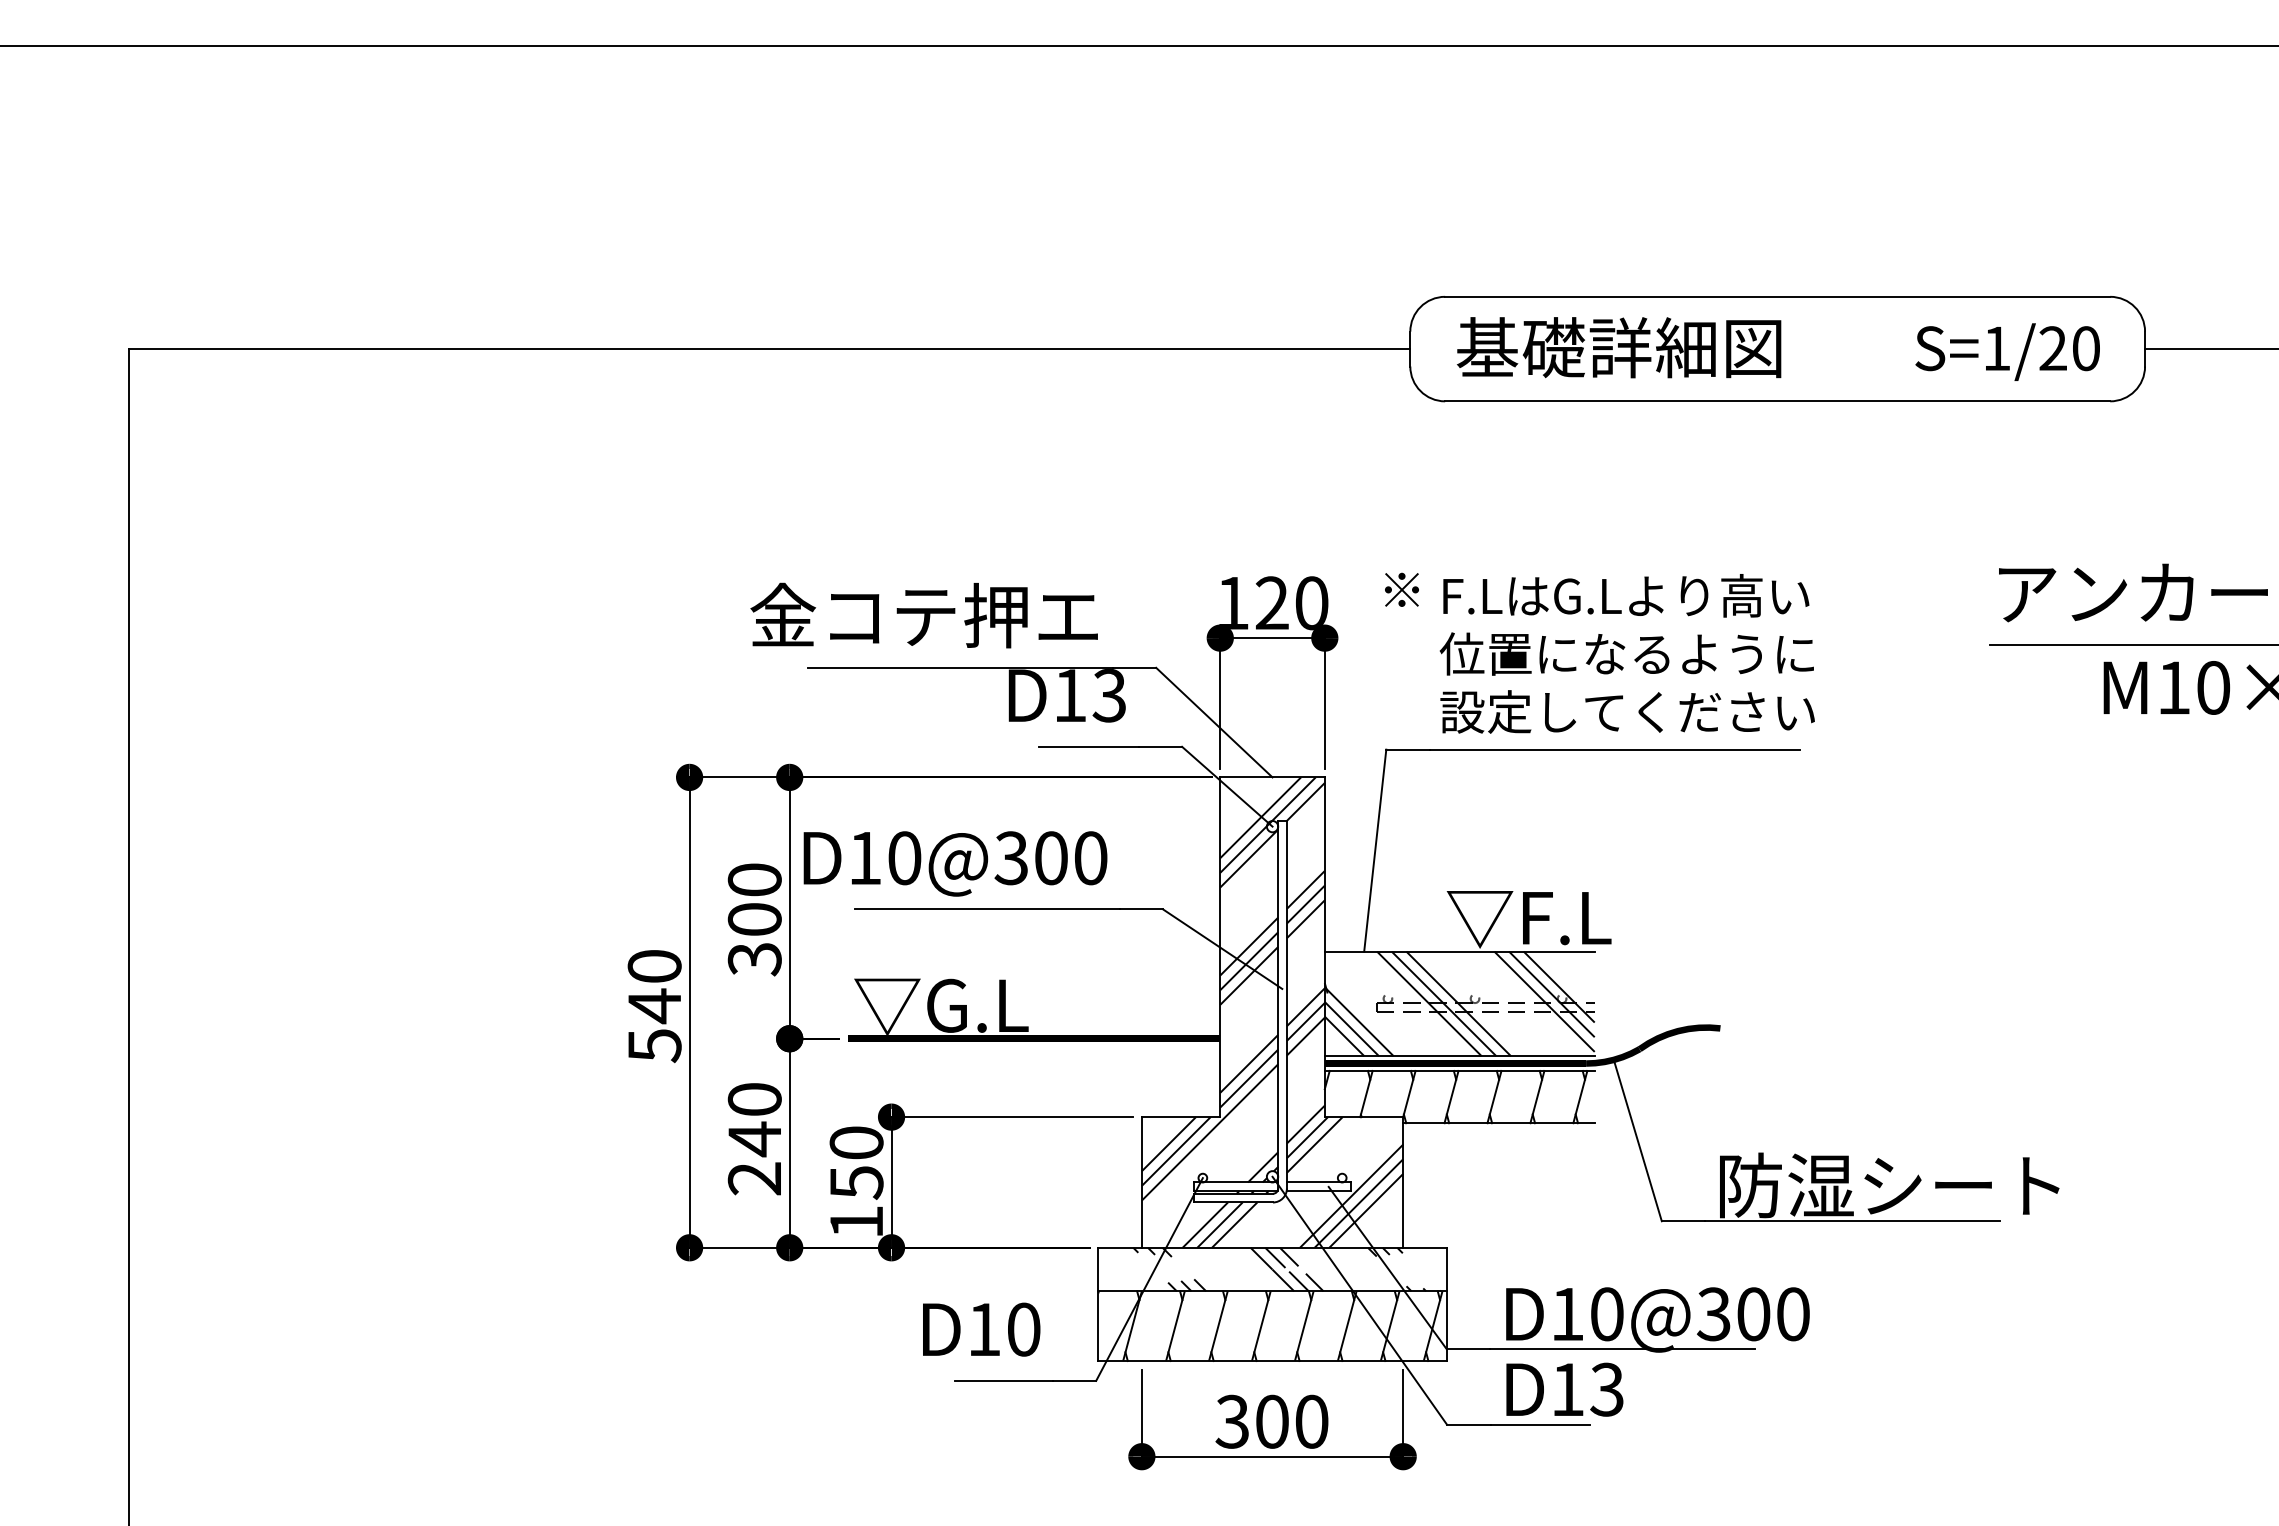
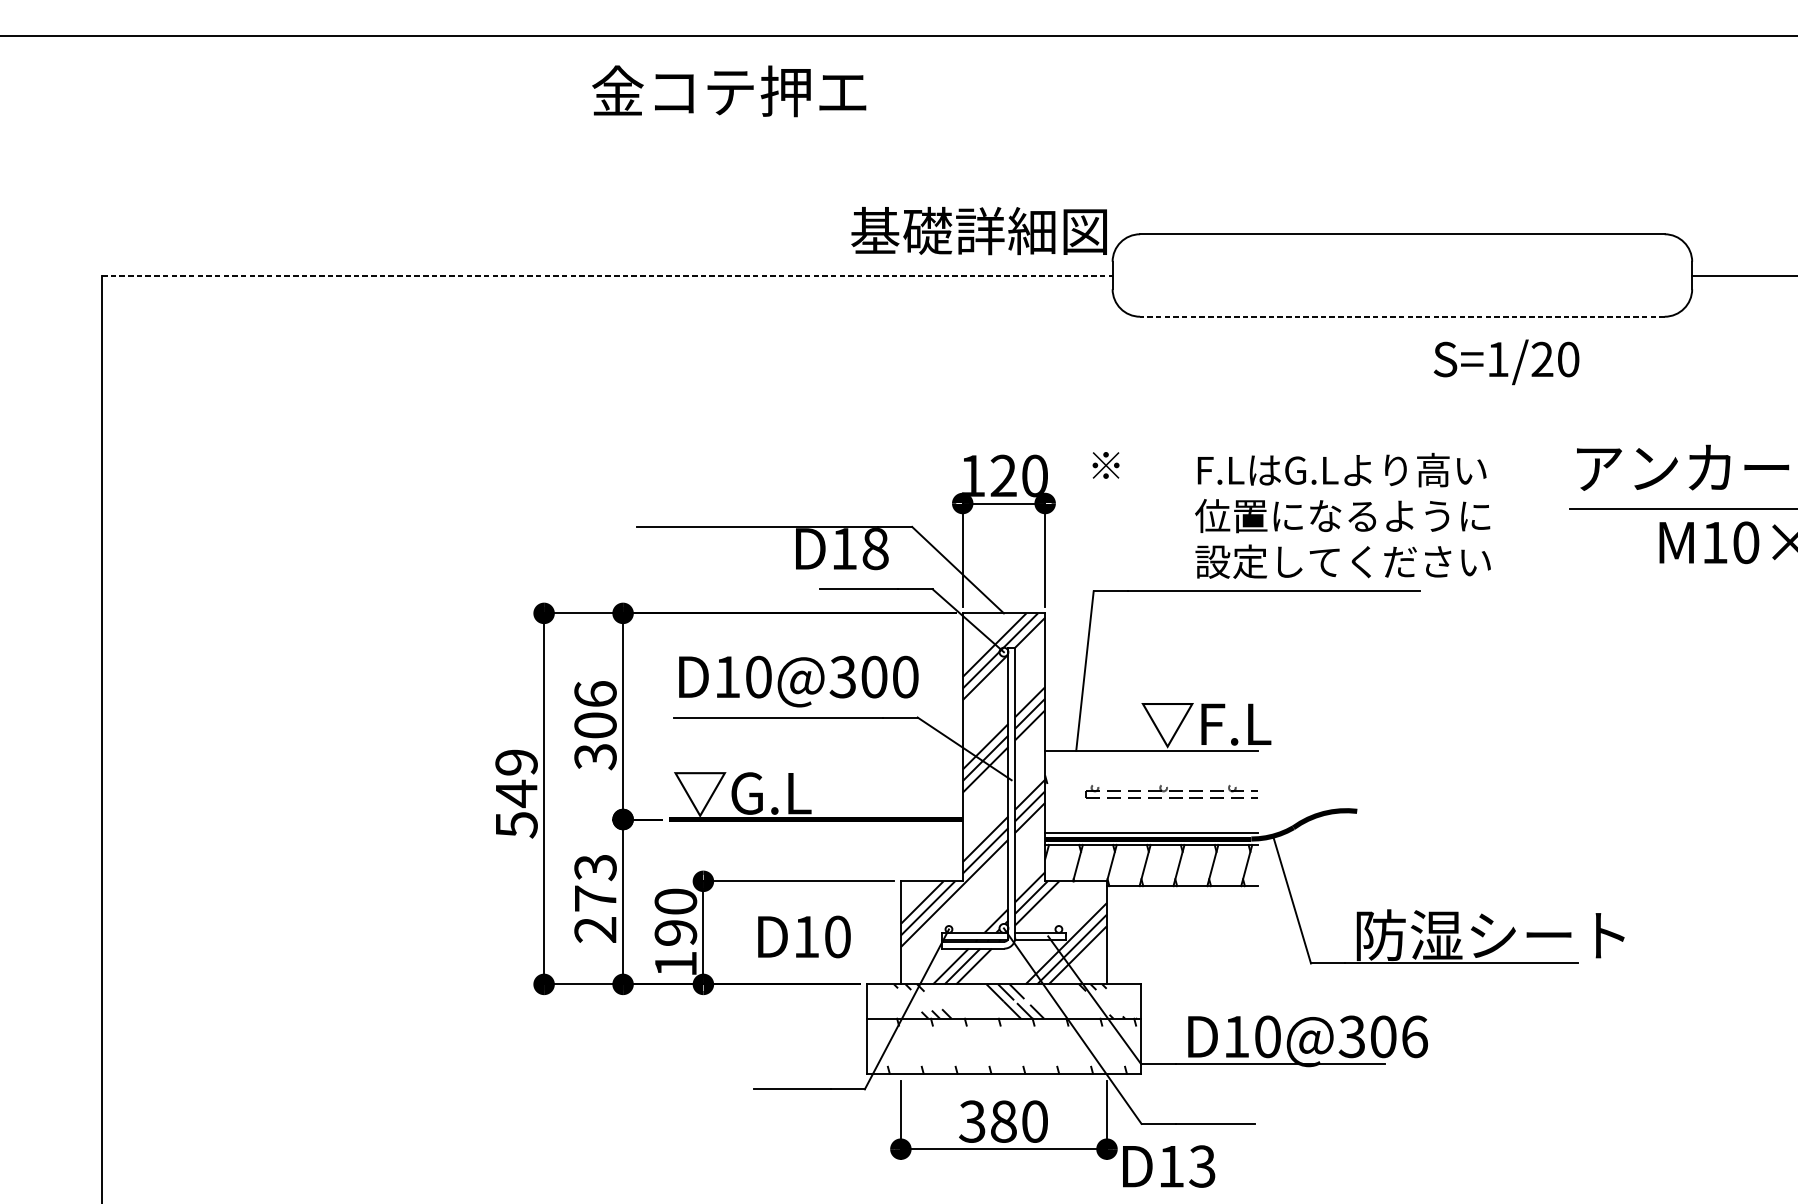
text: (1619, 347) -> (979, 230), moved
line: (769, 349) -> (607, 275), solid -> dashed
text: (2007, 351) -> (1506, 361), moved
line: (1777, 401) -> (1402, 316), solid -> dashed
text: (923, 615) -> (728, 91), moved
text: (1626, 653) -> (1342, 515), moved
text: (1109, 695) -> (875, 548), D13 -> D18
text: (955, 863) -> (798, 681), moved
text: (754, 879) -> (595, 693), 300 -> 306
text: (654, 966) -> (516, 762), 540 -> 549
hatch: (1459, 1003) -> (1151, 791), removed
text: (754, 1120) -> (595, 883), 240 -> 273
text: (856, 1183) -> (675, 933), 150 -> 190
text: (1793, 1314) -> (1414, 1037), D10@300 -> D10@306
hatch: (1270, 1326) -> (1002, 1046), removed
text: (981, 1329) -> (804, 936), moved
text: (1564, 1389) -> (1168, 1166), moved
text: (1272, 1421) -> (1003, 1121), 300 -> 380

